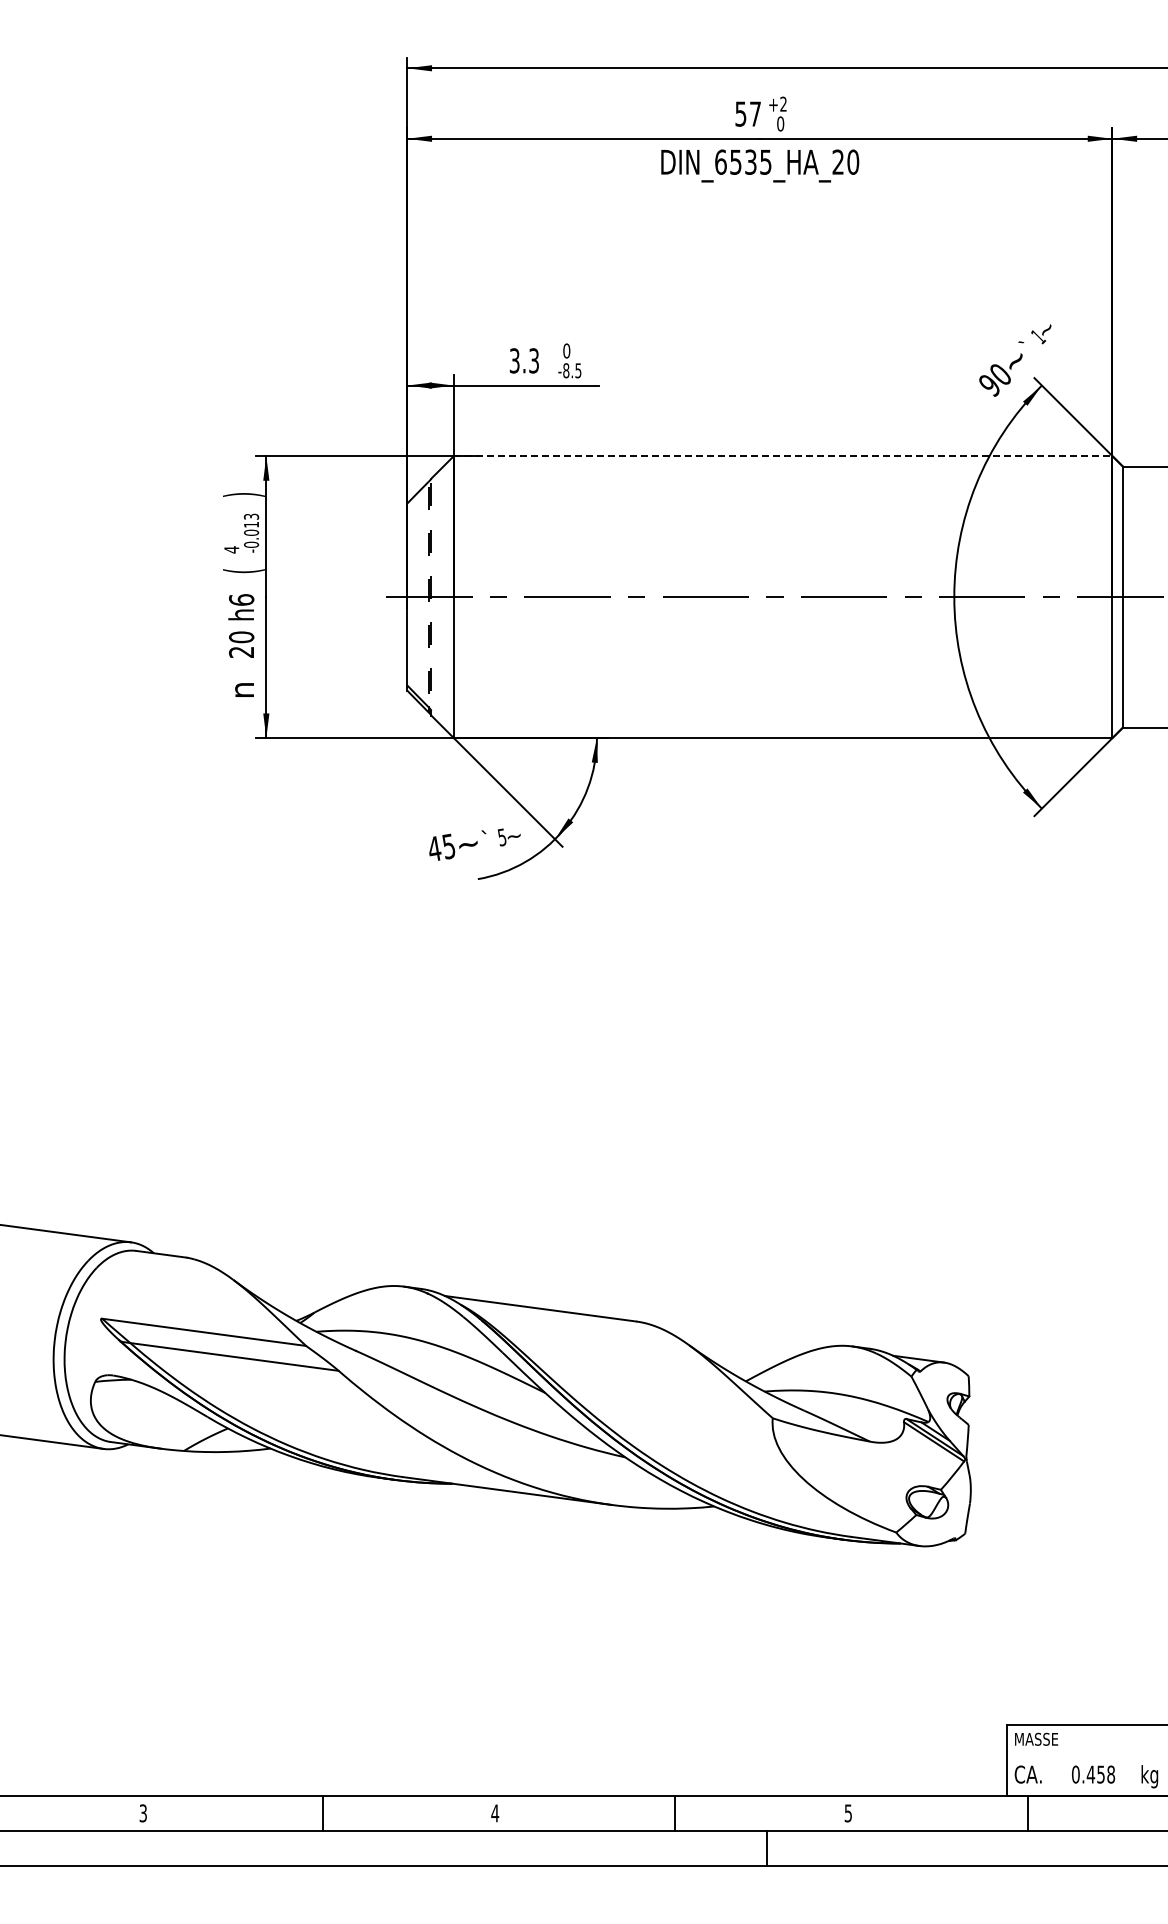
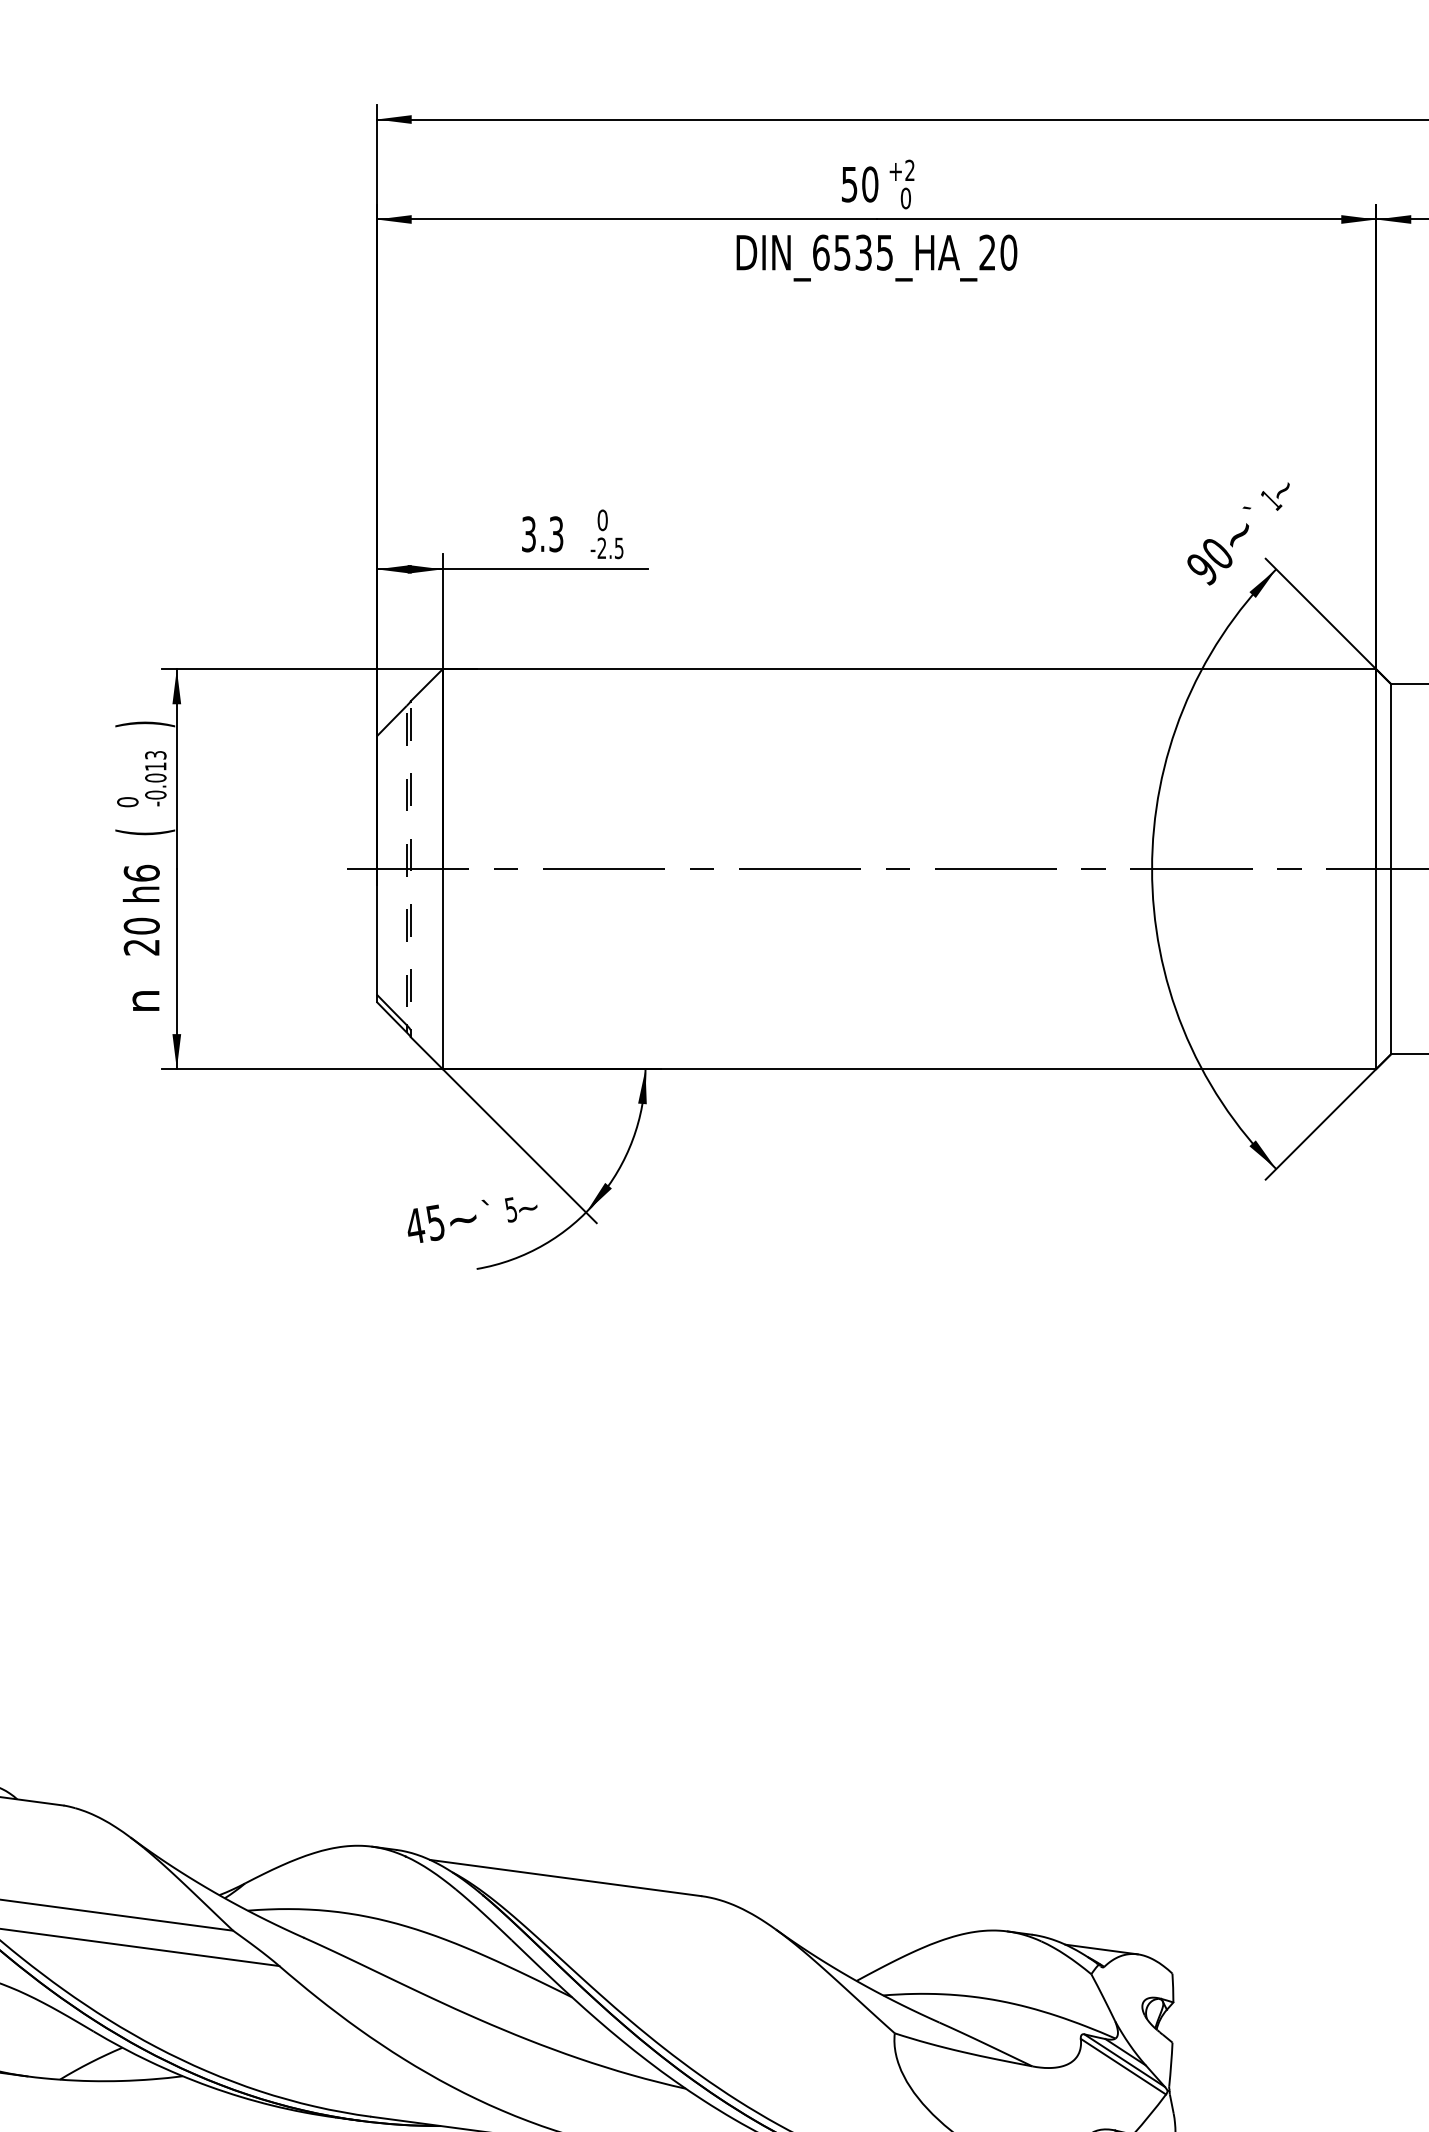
text: (755, 113) -> (870, 183), 57 -> 50
text: (566, 370) -> (602, 547), -8.5 -> -2.5
line: (783, 456) -> (909, 669), dashed -> solid
text: (231, 549) -> (127, 801), 4 -> 0

